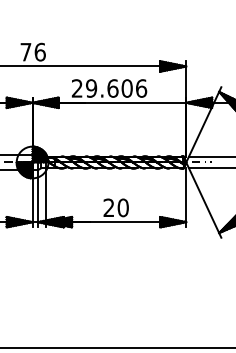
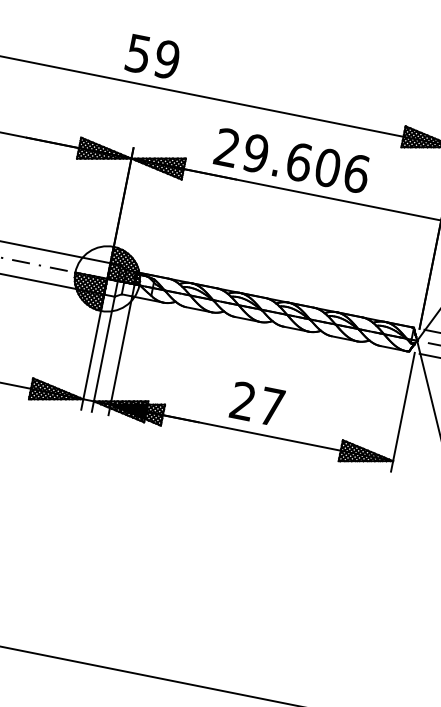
text: (32, 51) -> (151, 55), 76 -> 59
text: (122, 207) -> (270, 405), 20 -> 27

